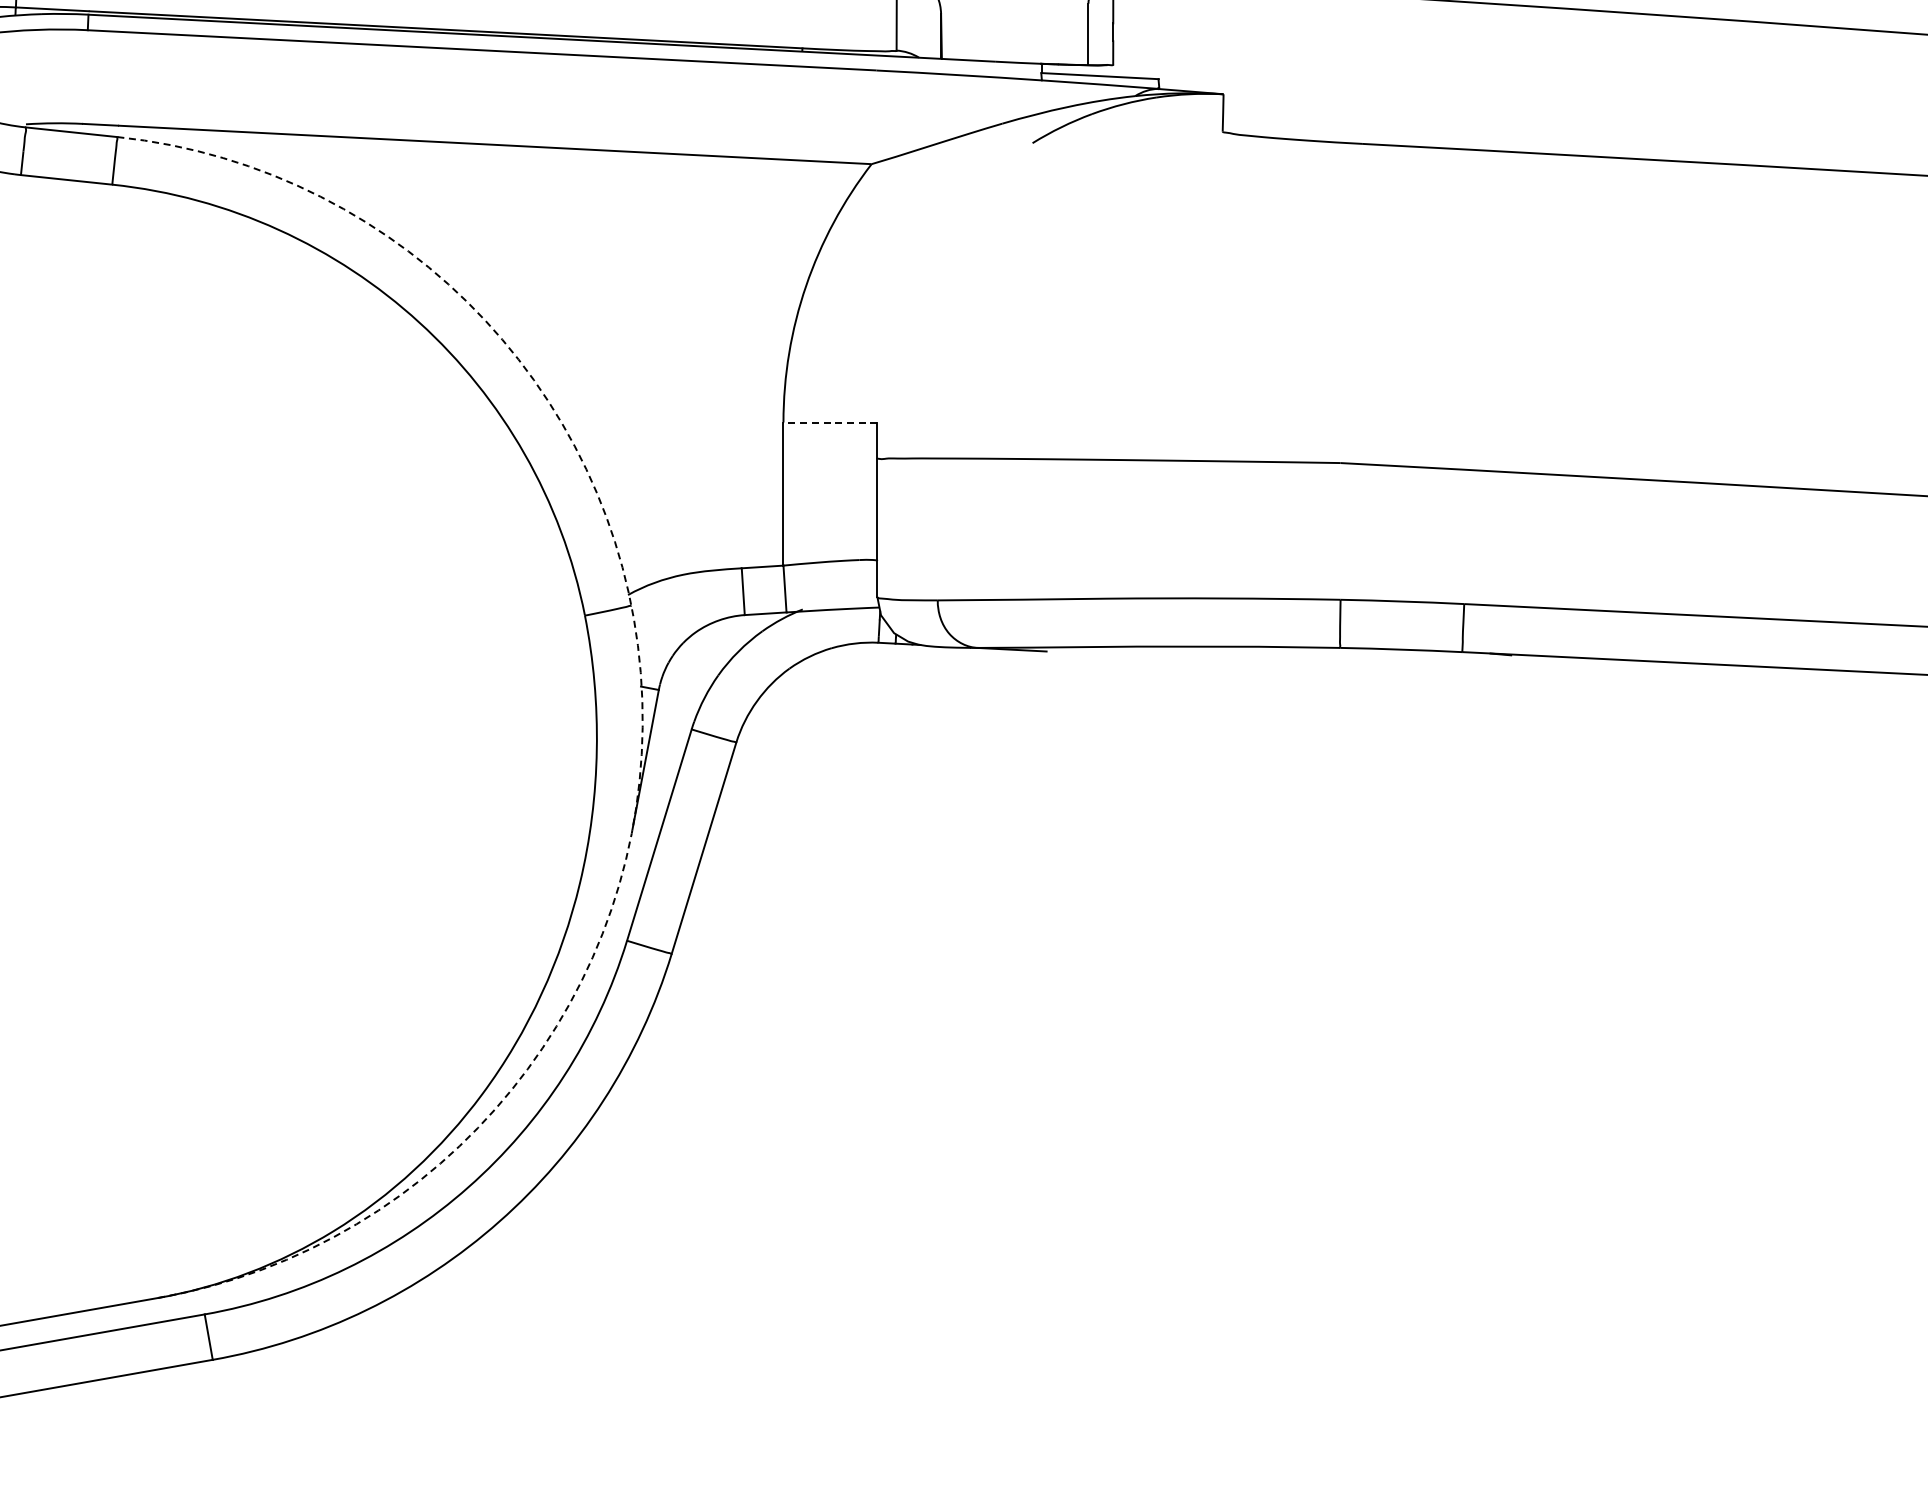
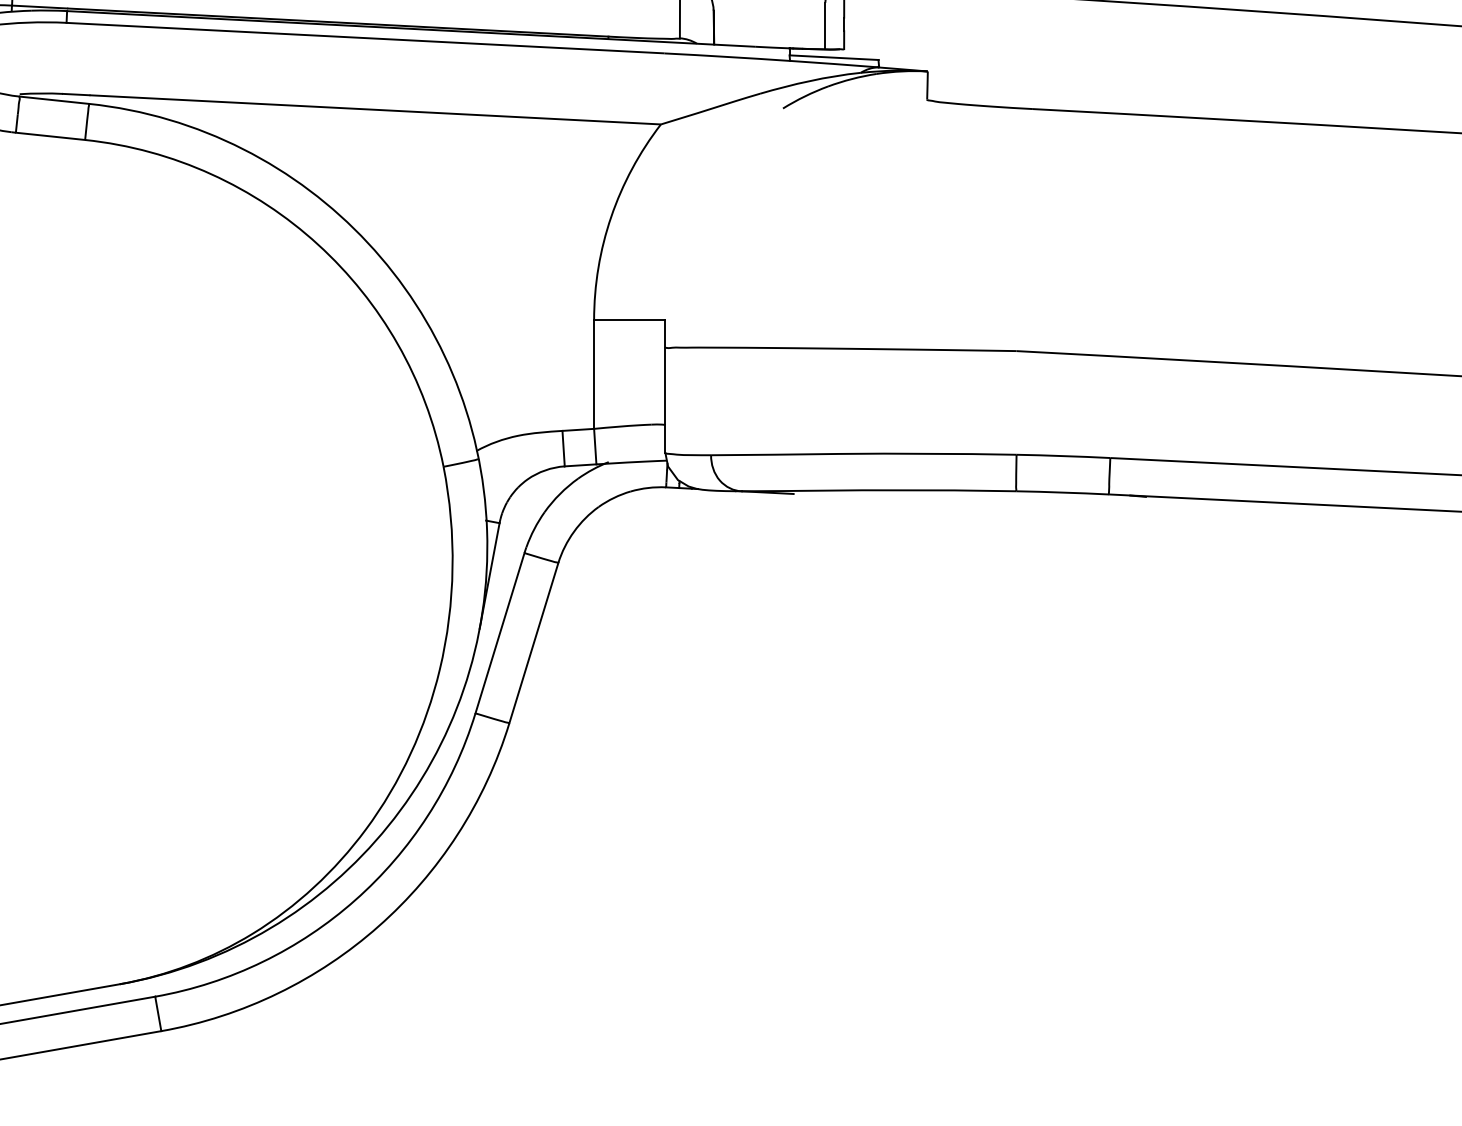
line: (830, 422) -> (629, 320), dashed -> solid
arc: (642, 699) -> (487, 530), dashed -> solid

